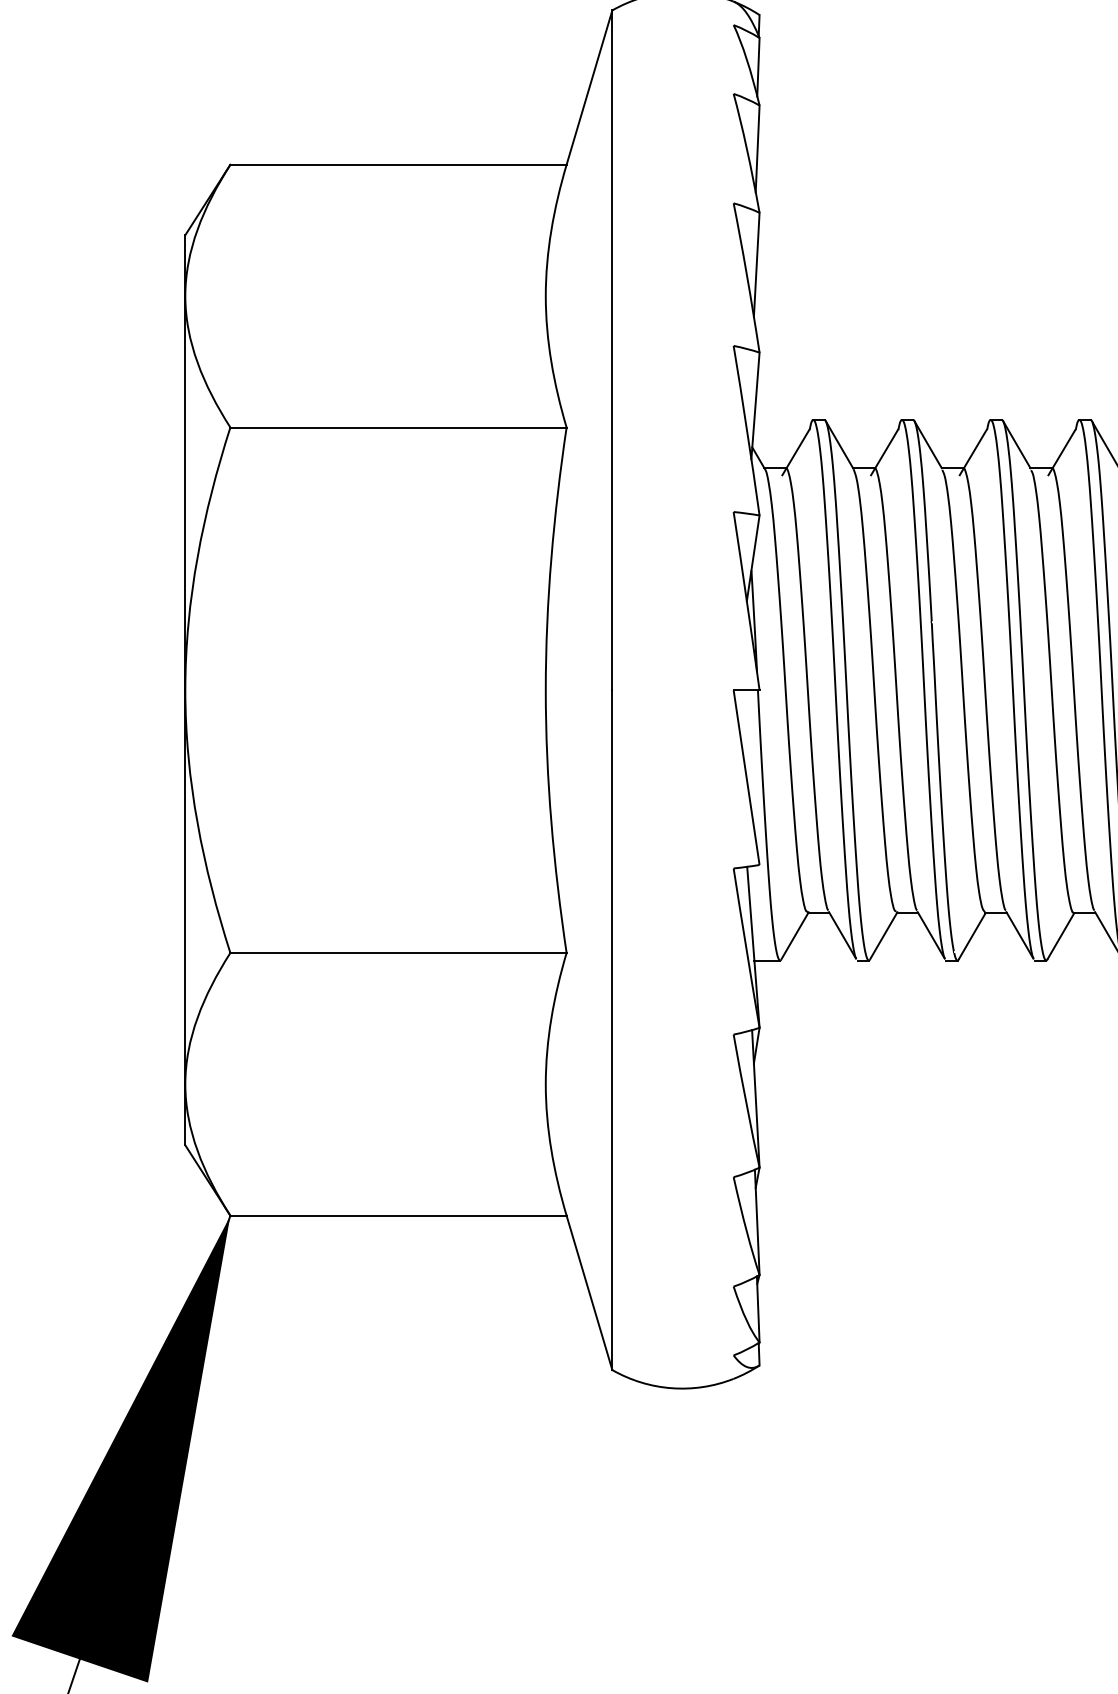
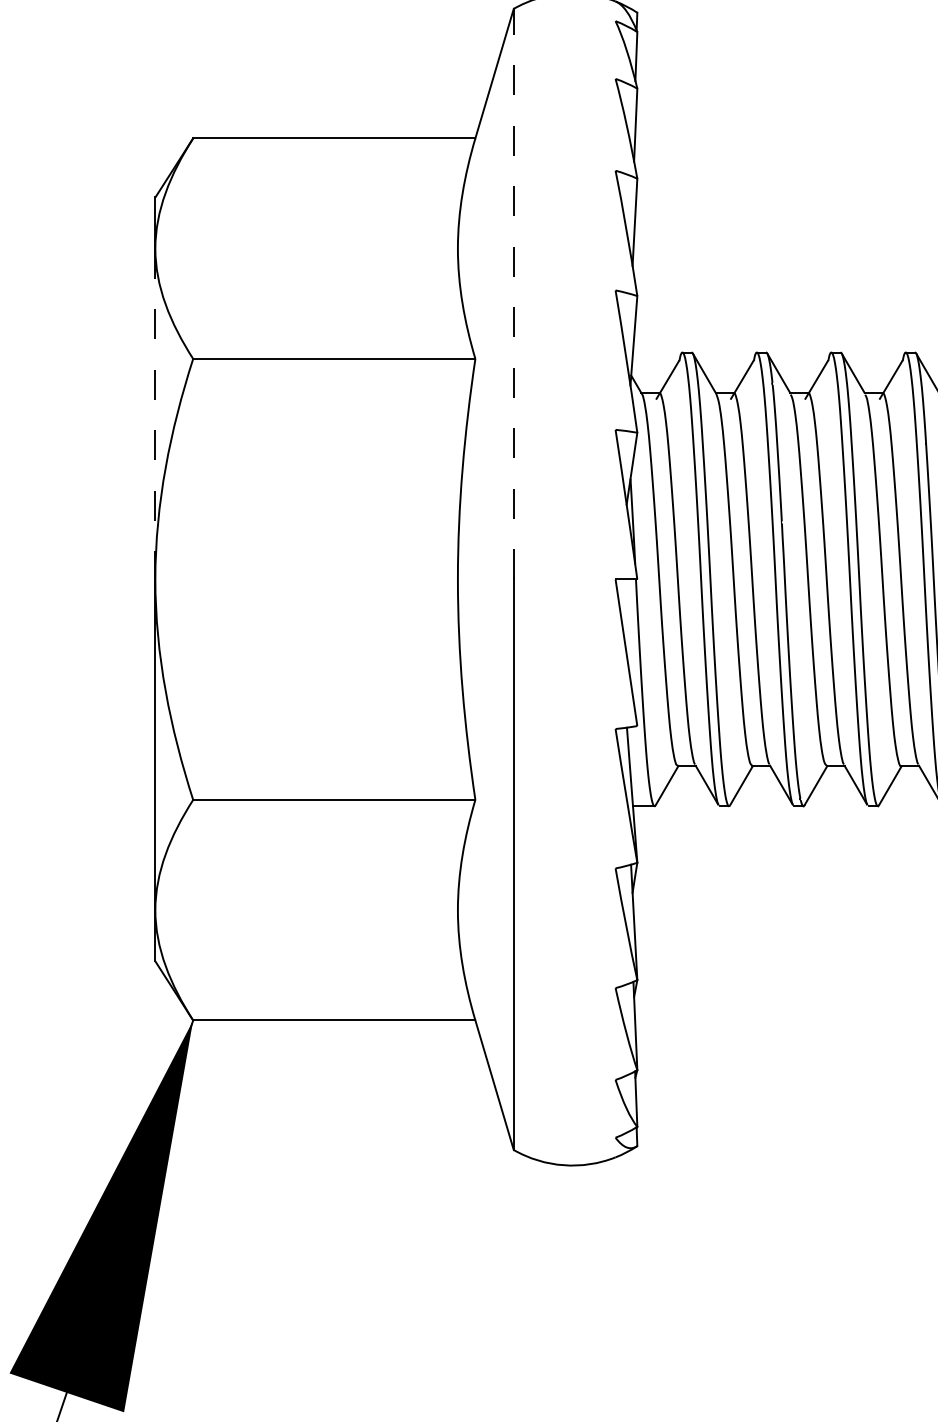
line: (612, 350) -> (513, 294), solid -> dashed
line: (185, 493) -> (155, 414), solid -> dashed

